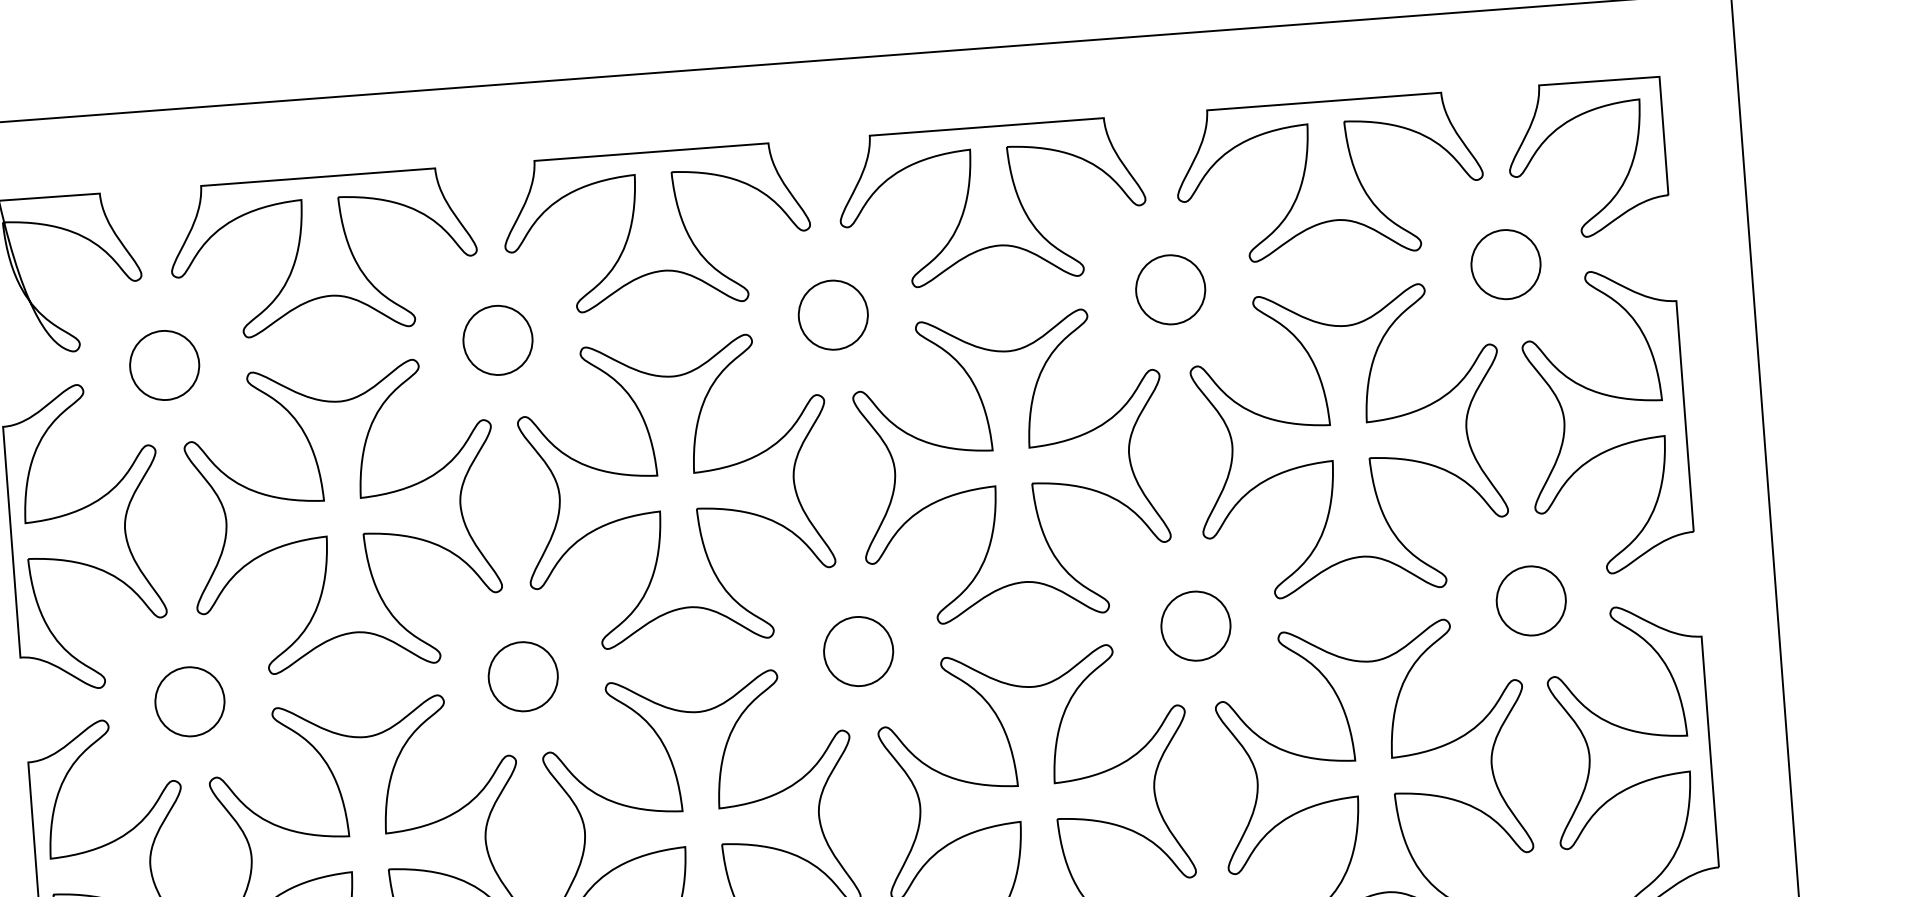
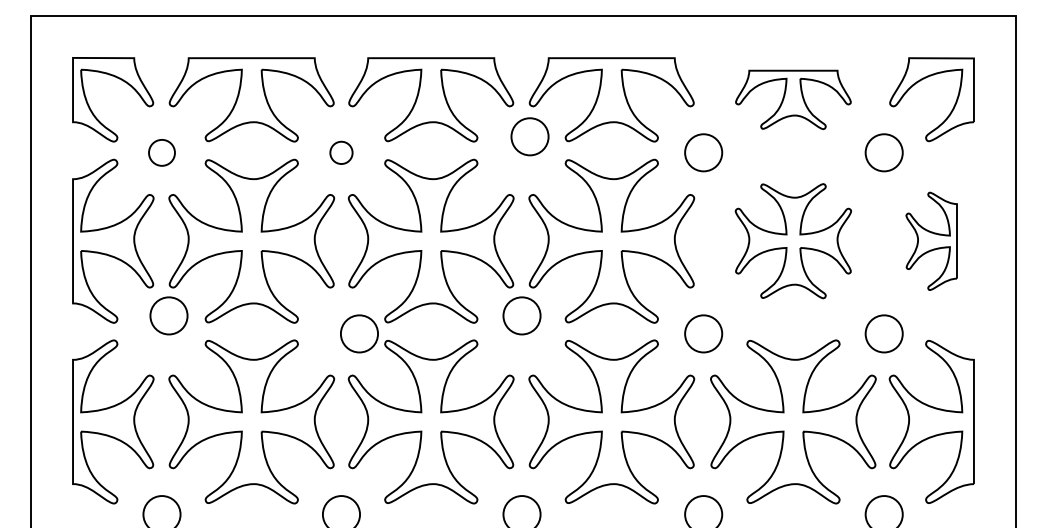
part: (1330, 178) -> (793, 99), size x0.7
part: (832, 314) -> (529, 136), moved
part: (498, 339) -> (341, 152), size x0.6
part: (163, 364) -> (161, 152), size x0.7
part: (1606, 422) -> (931, 241), size x0.6
part: (1349, 440) -> (793, 240), size x0.7
part: (857, 650) -> (521, 315), moved
part: (523, 675) -> (359, 333), moved
part: (188, 701) -> (168, 315), moved

